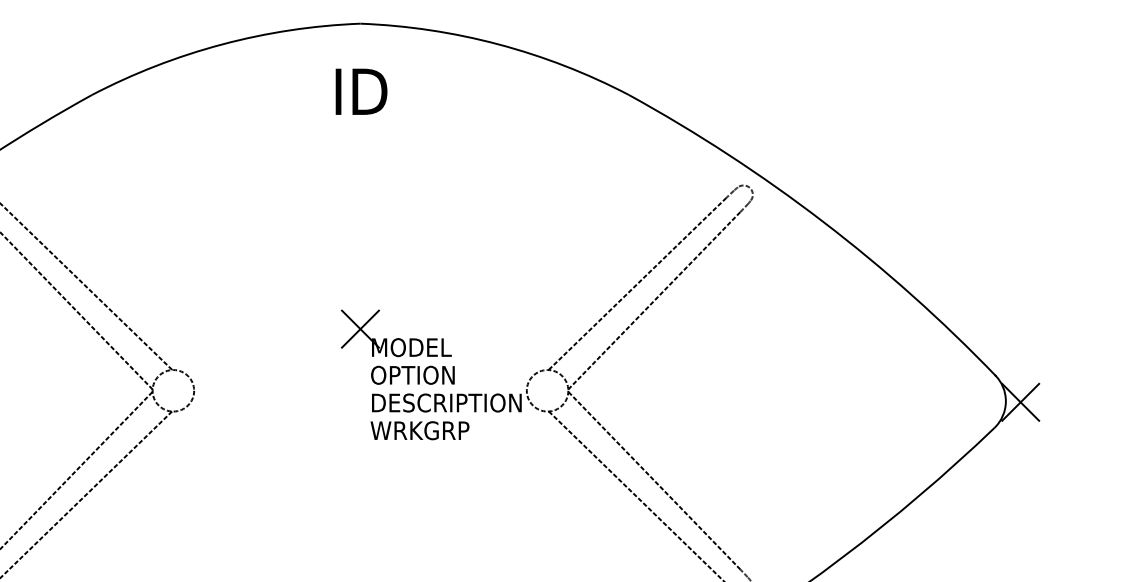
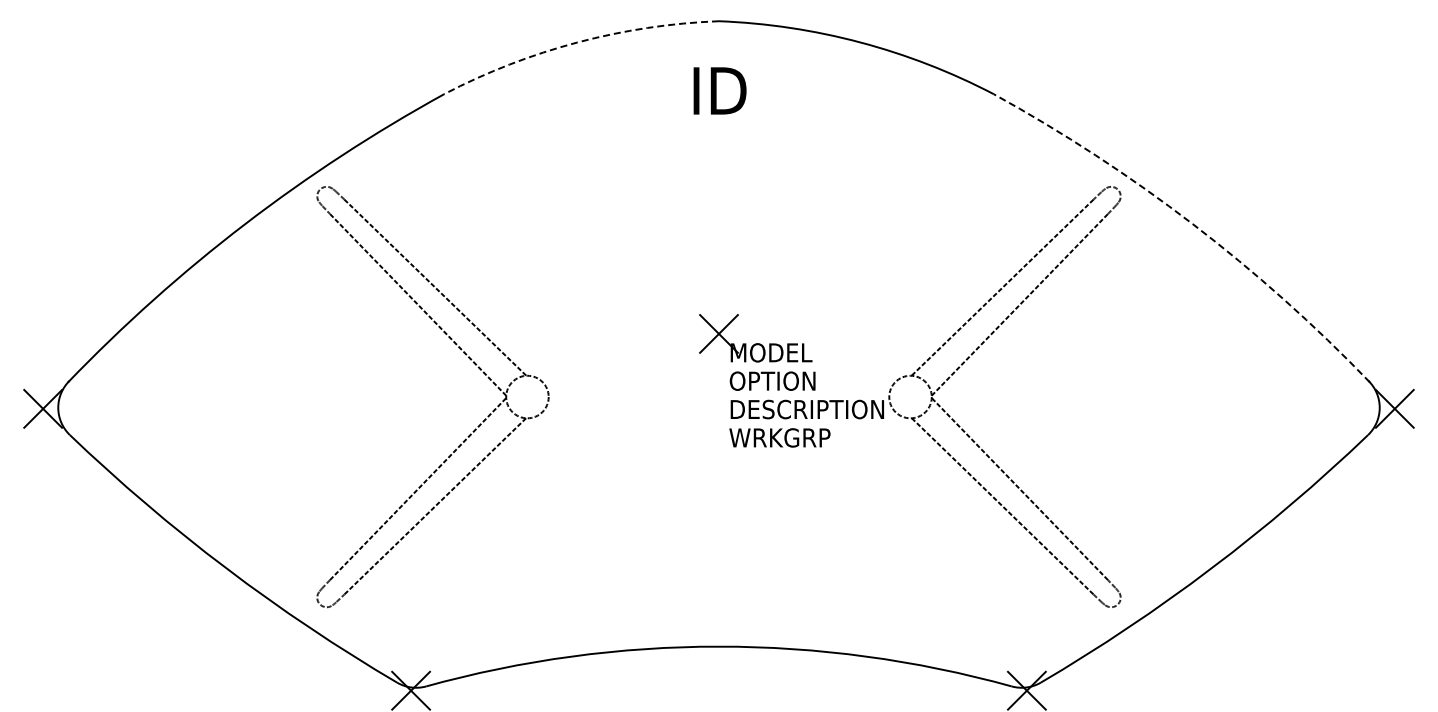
arc: (222, 44) -> (577, 42), solid -> dashed
arc: (823, 222) -> (1192, 224), solid -> dashed

